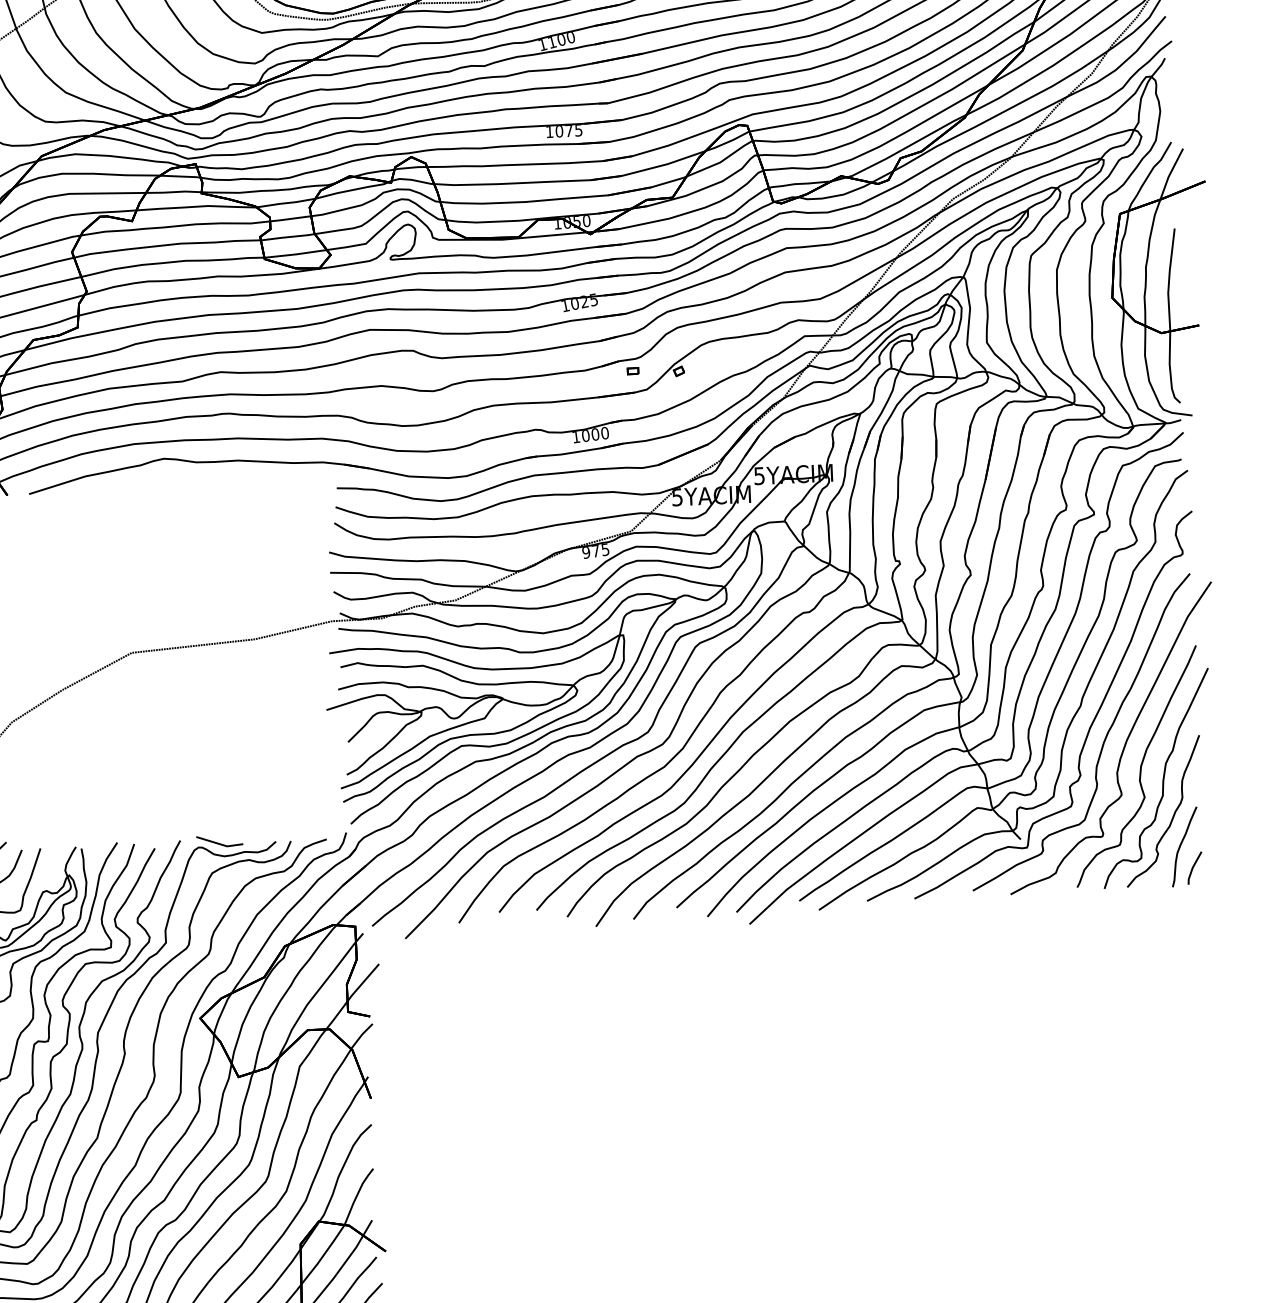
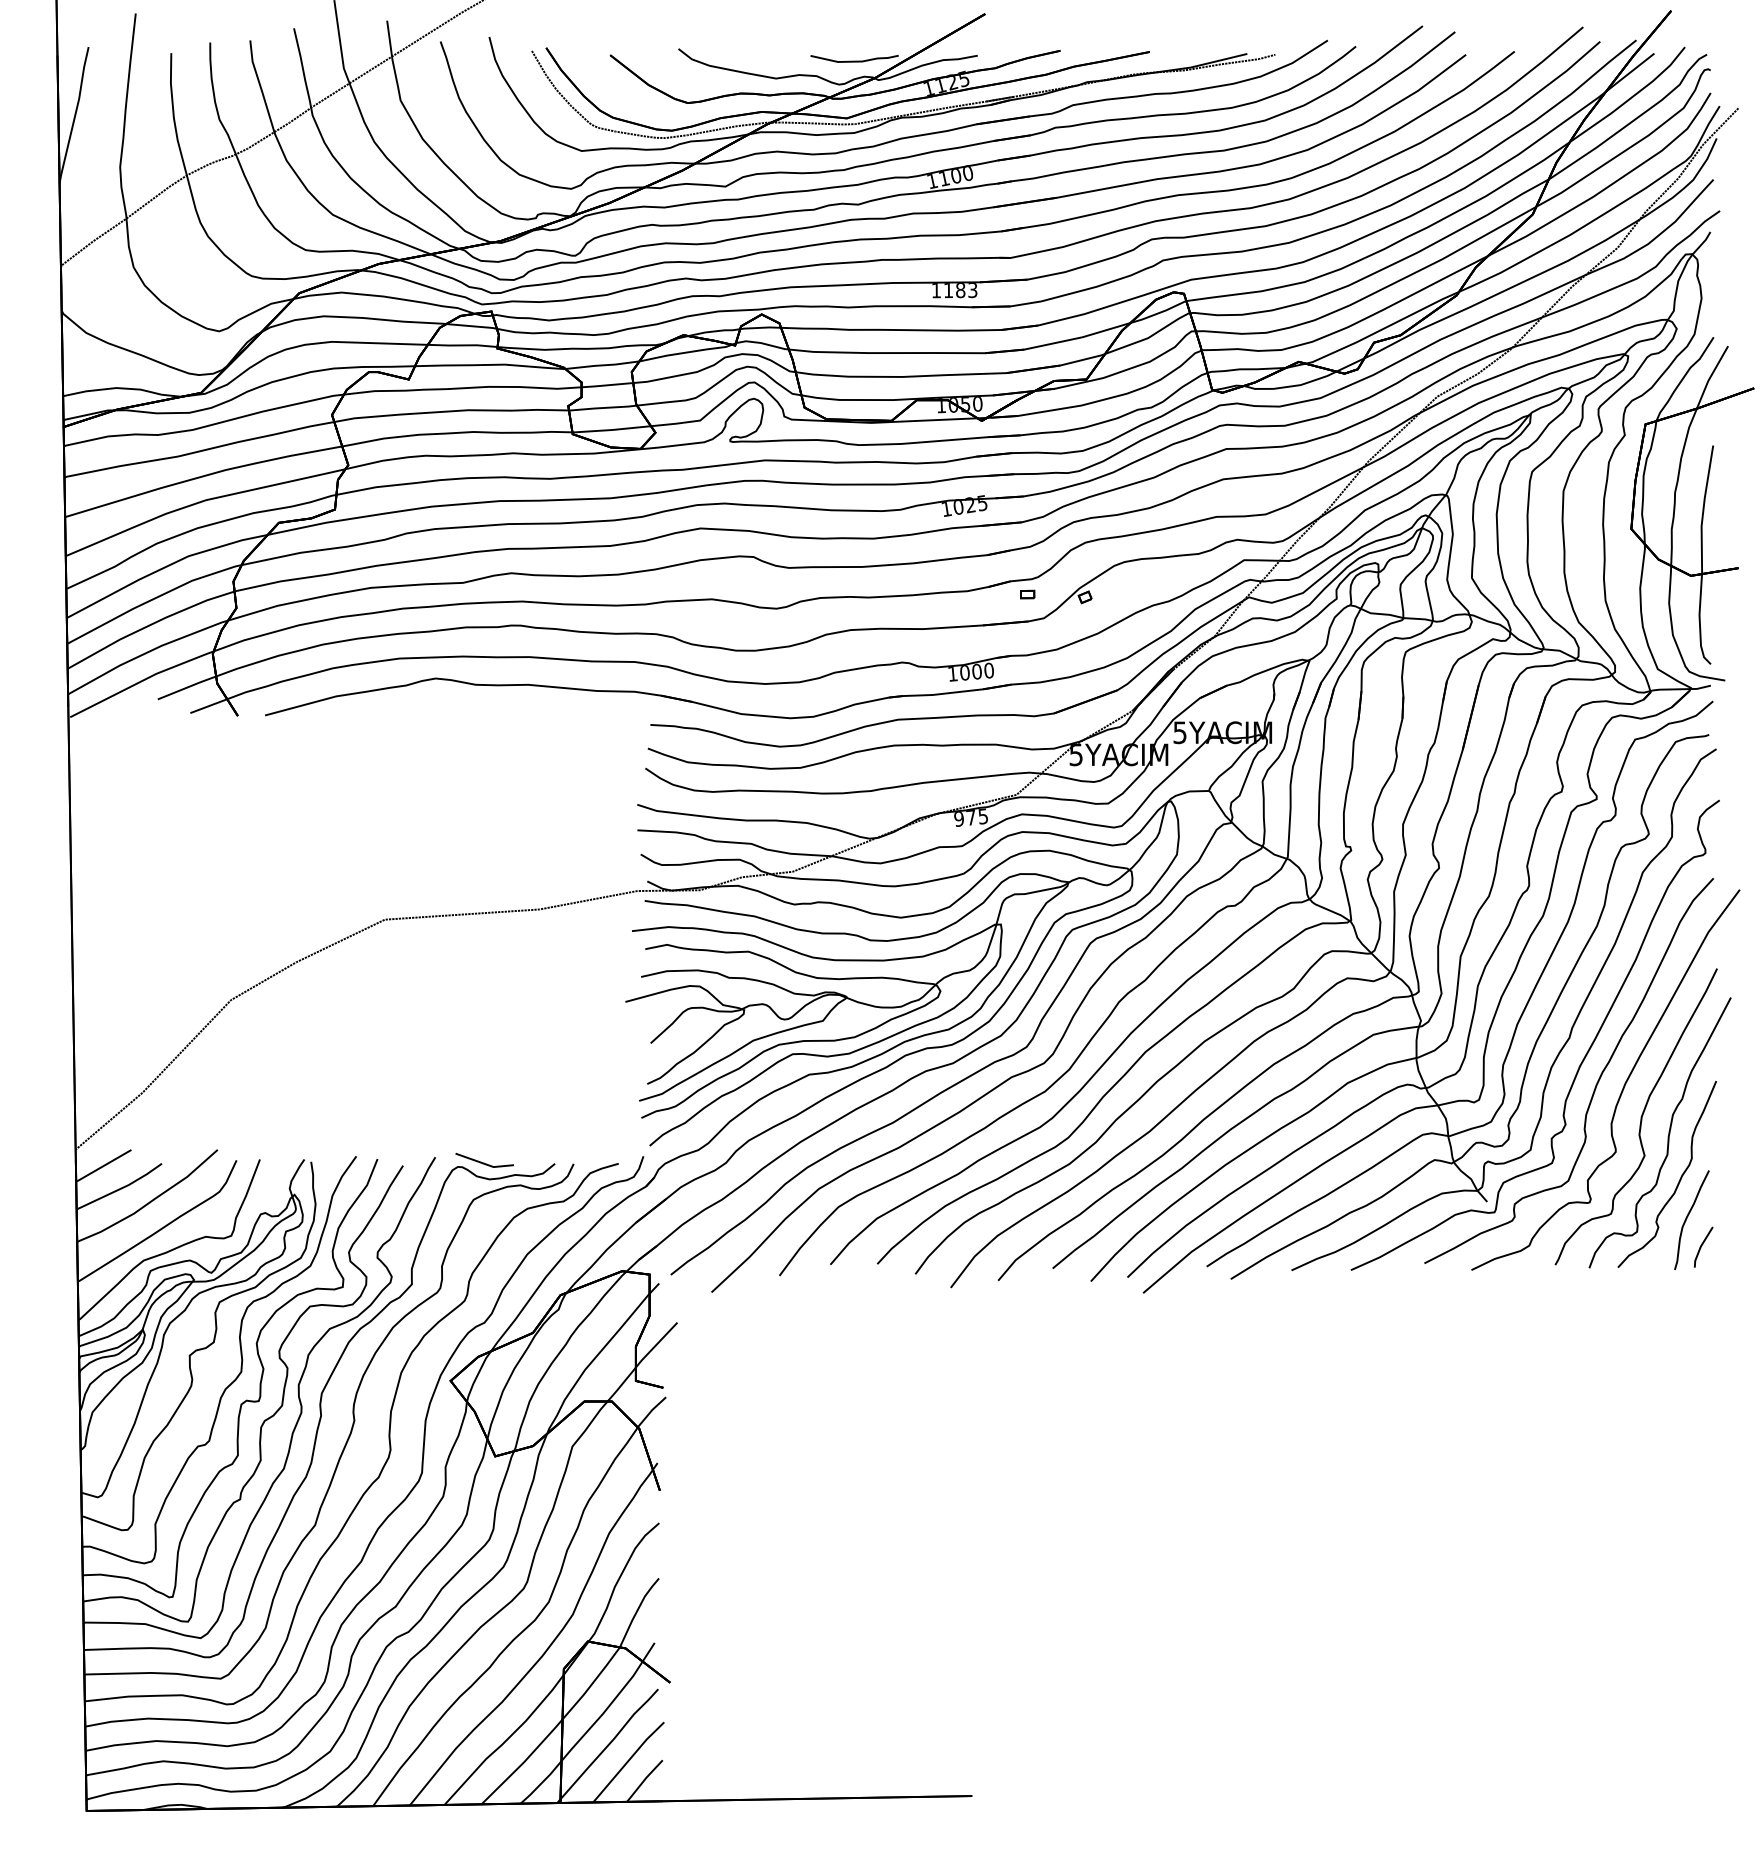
text: (568, 131) -> (960, 290), 1075 -> 1183

